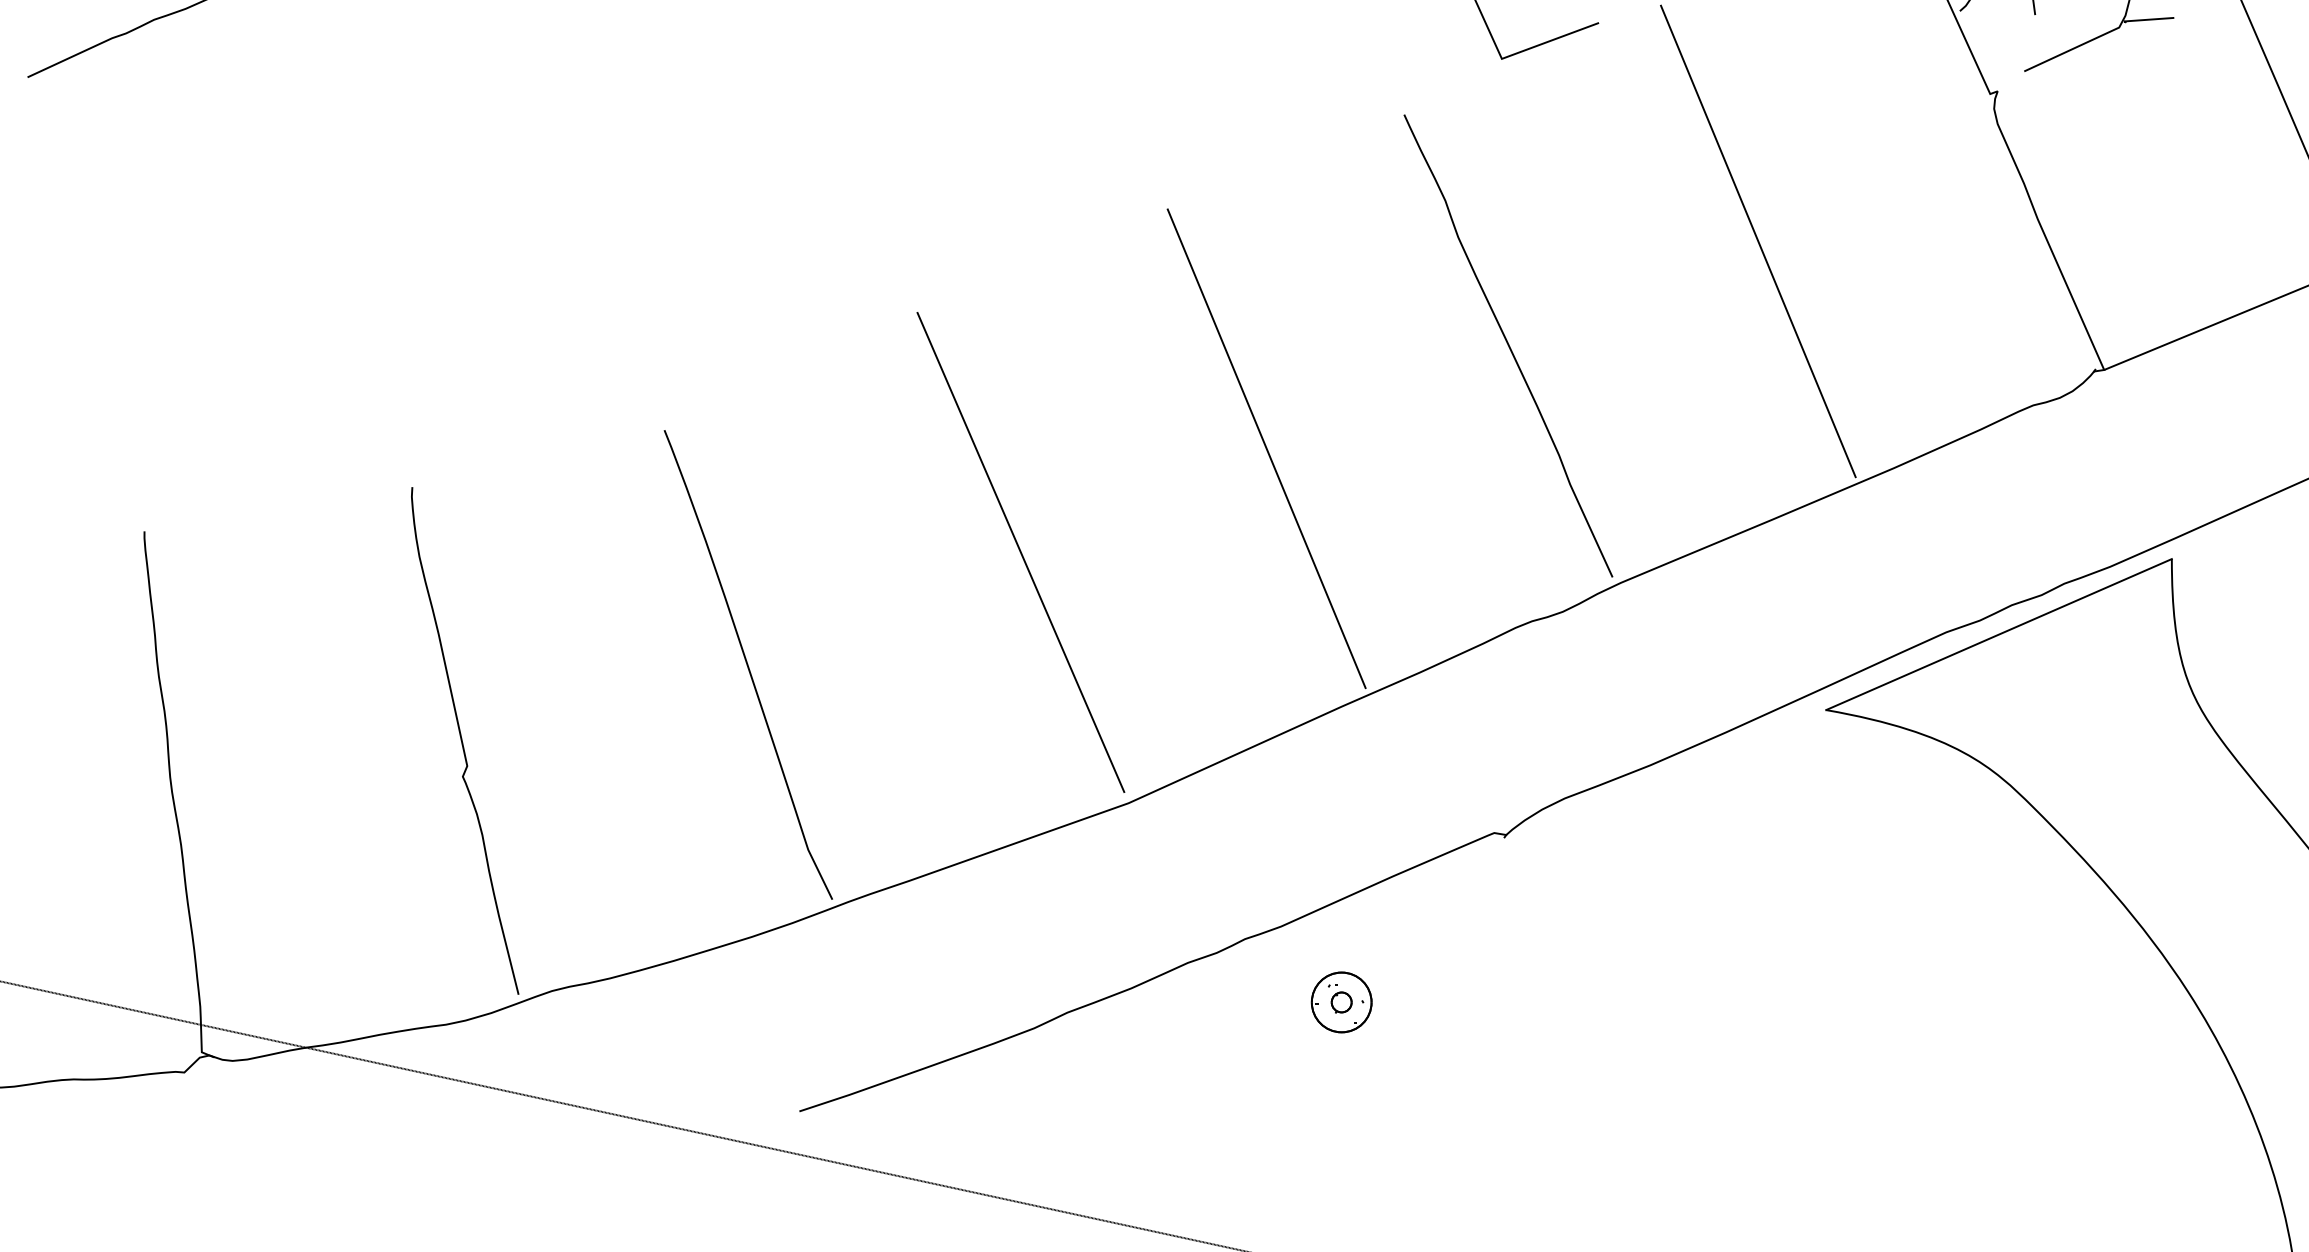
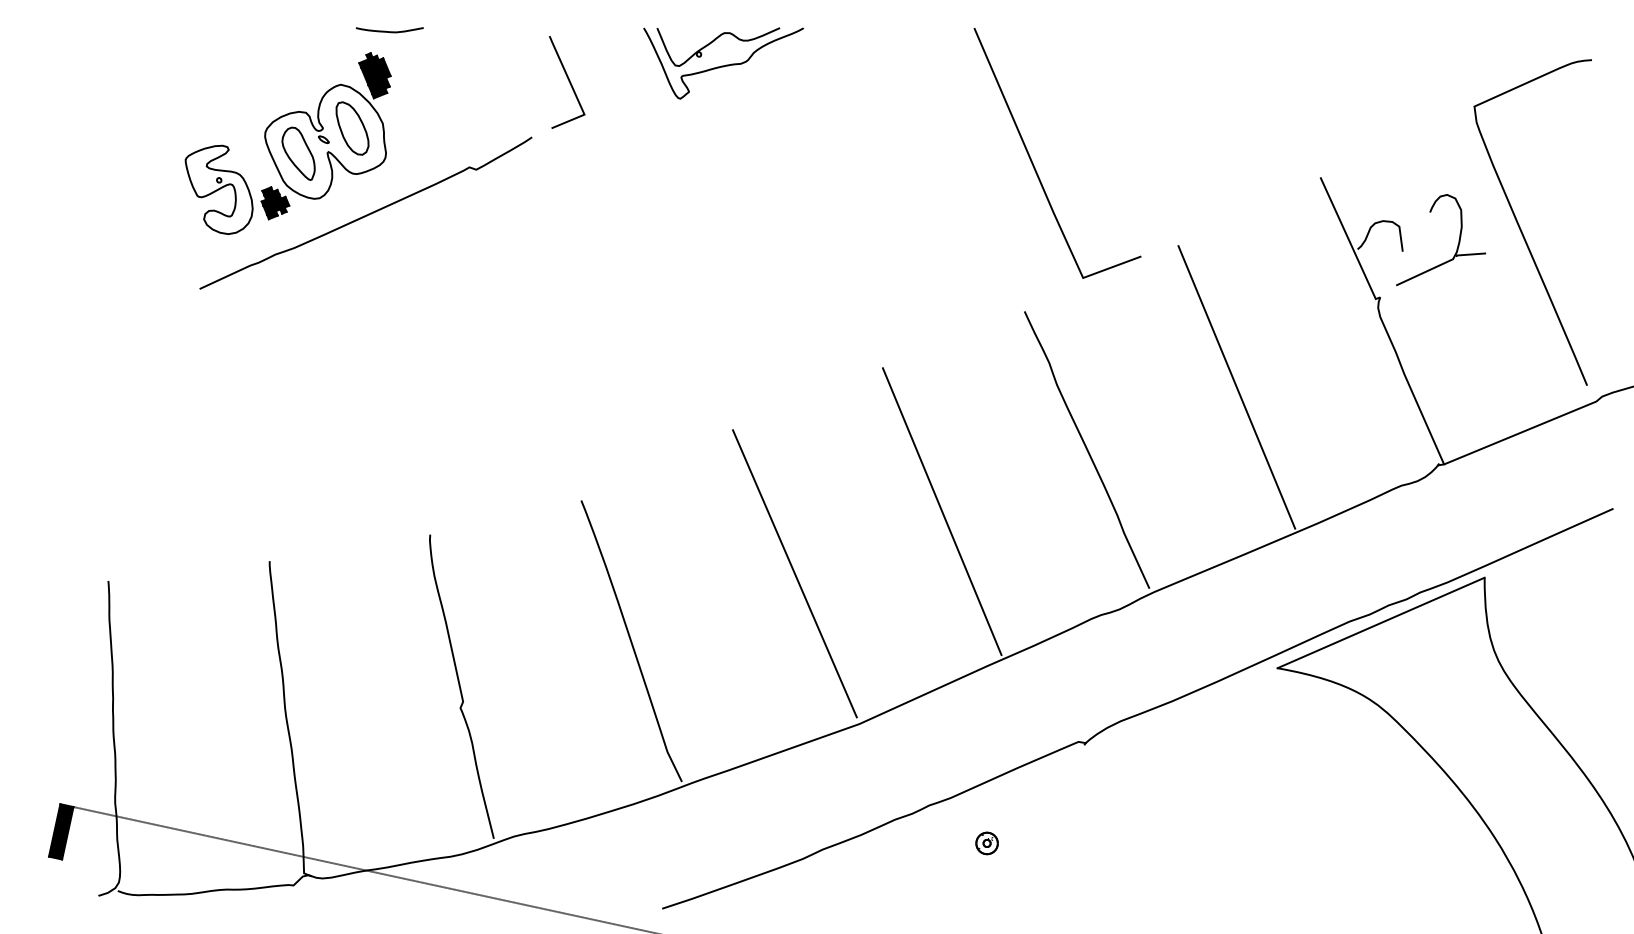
part: (1340, 1002) -> (986, 843), size x0.6

